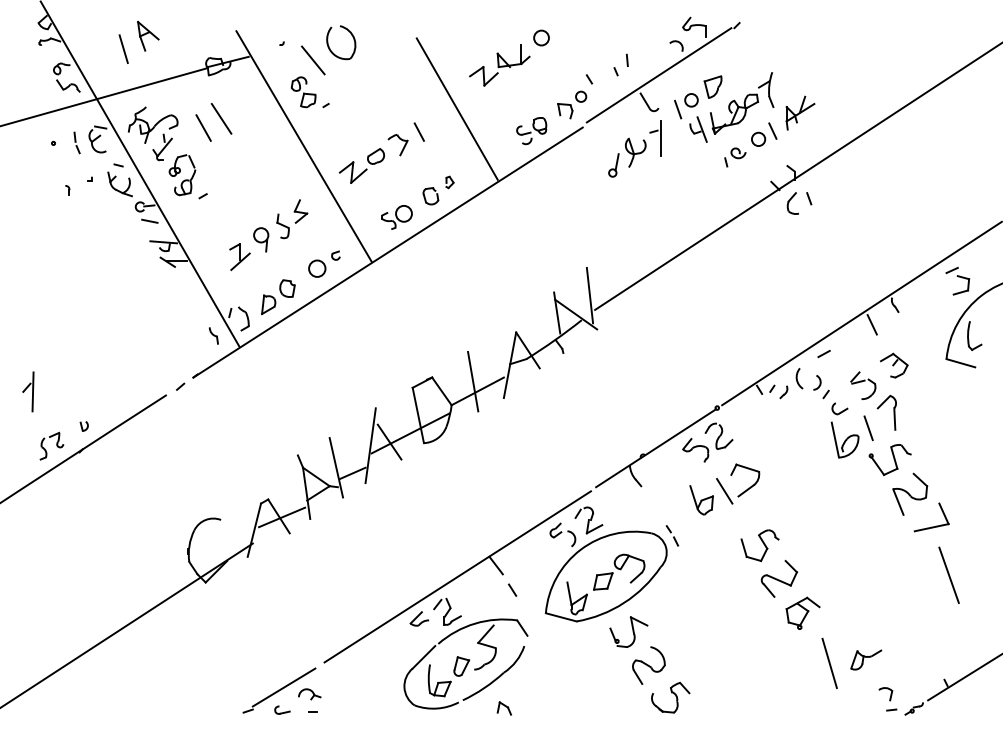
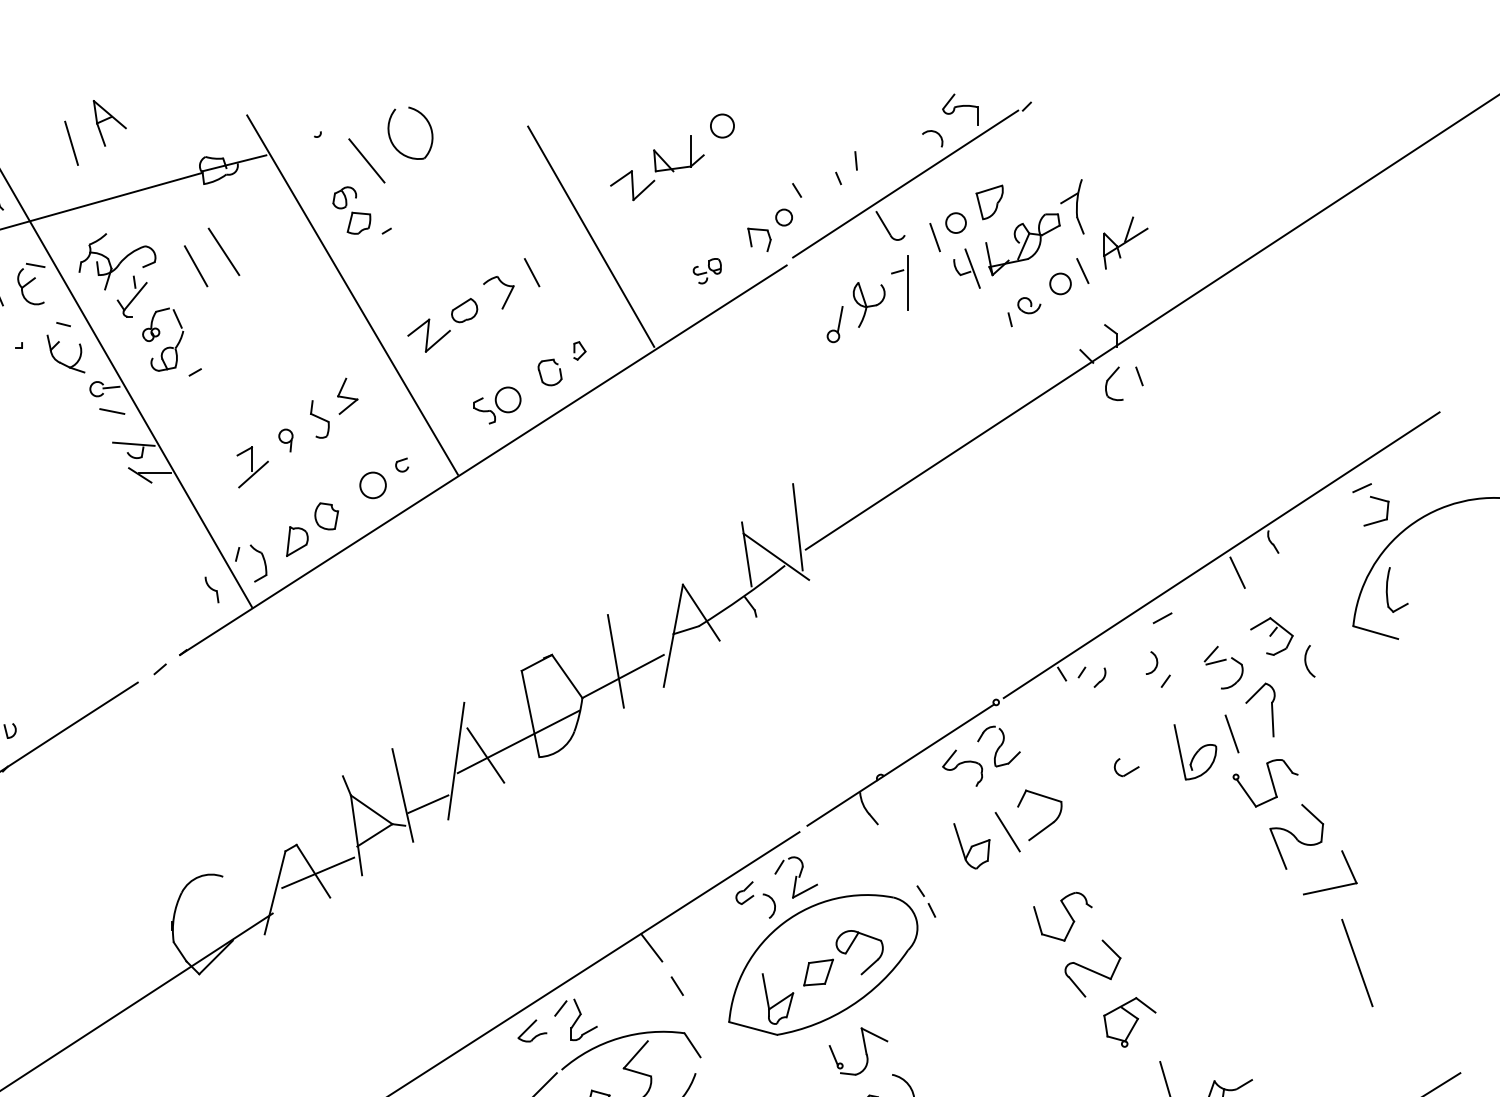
part: (531, 131) -> (706, 271), size x0.6
part: (261, 239) -> (286, 439), size x0.6
arc: (797, 378) -> (1306, 661), moved
part: (839, 408) -> (1125, 767), moved

